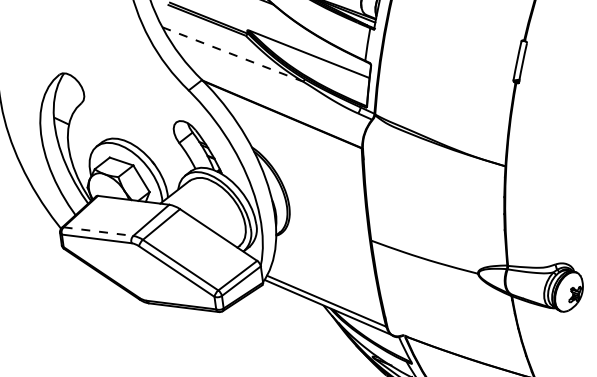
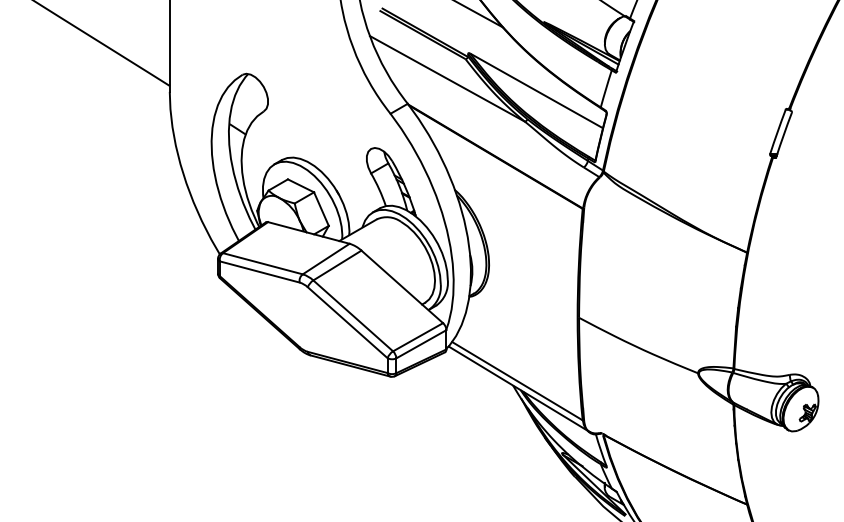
line: (232, 54) -> (447, 79), dashed -> solid
line: (98, 231) -> (263, 263), dashed -> solid

